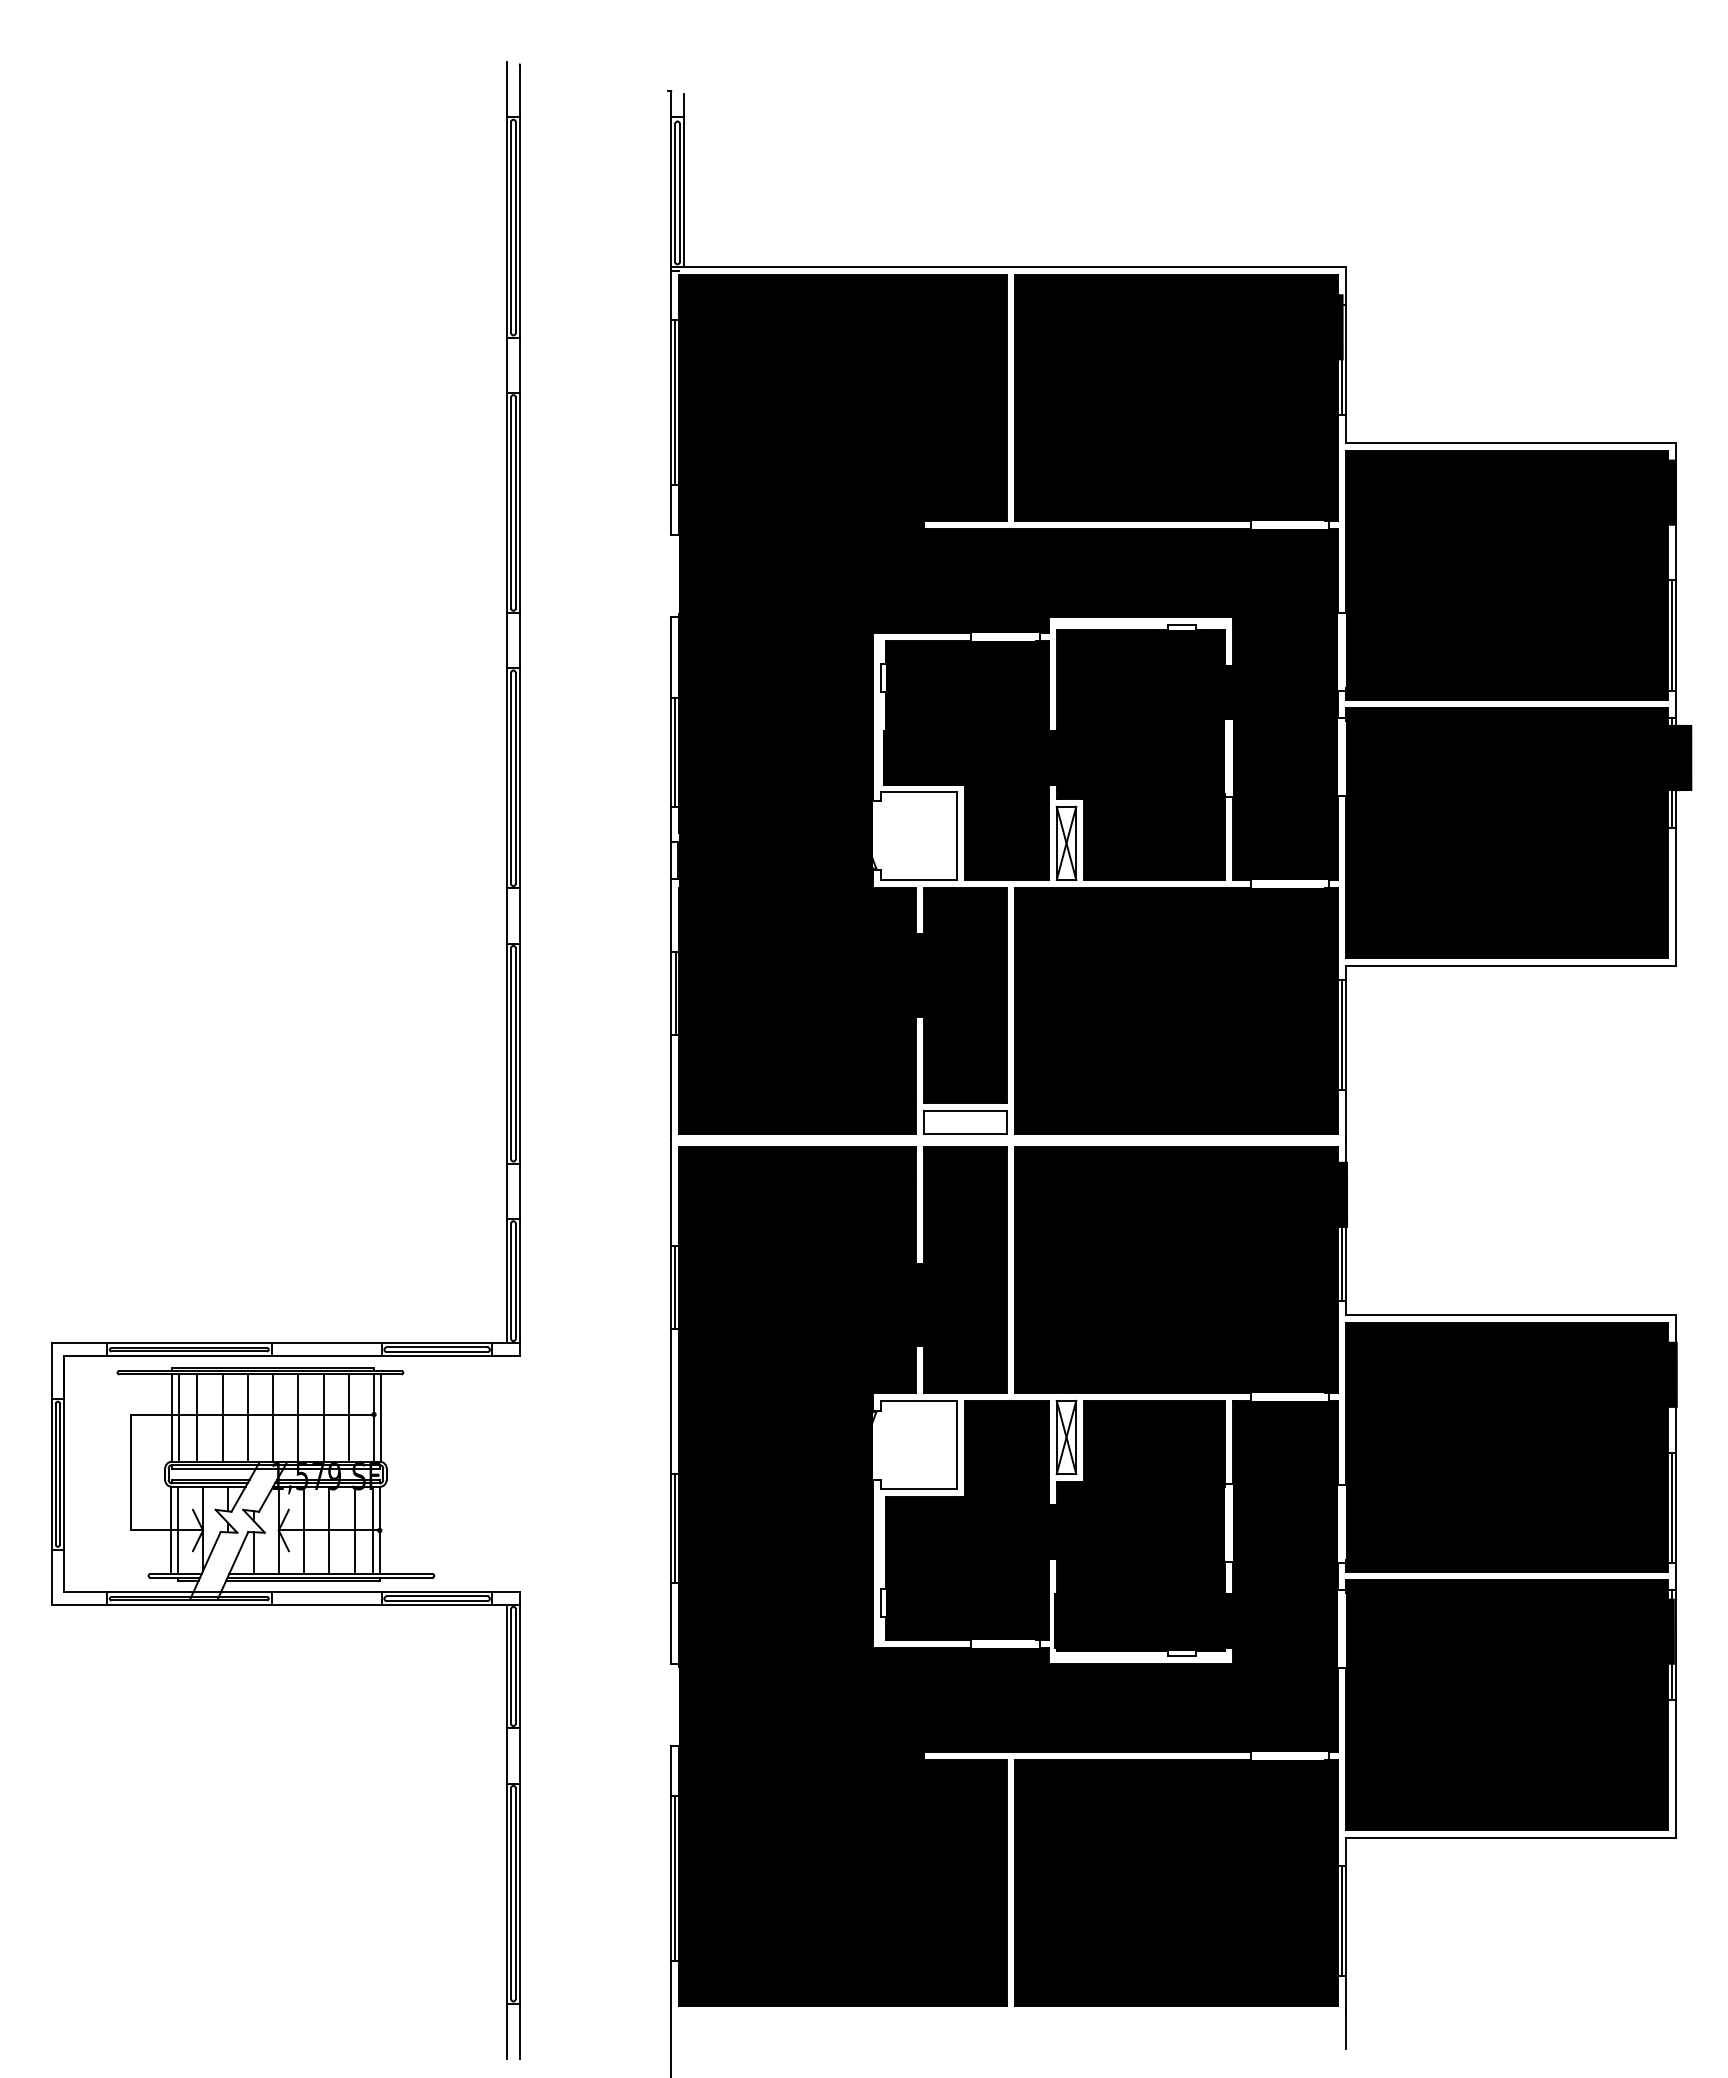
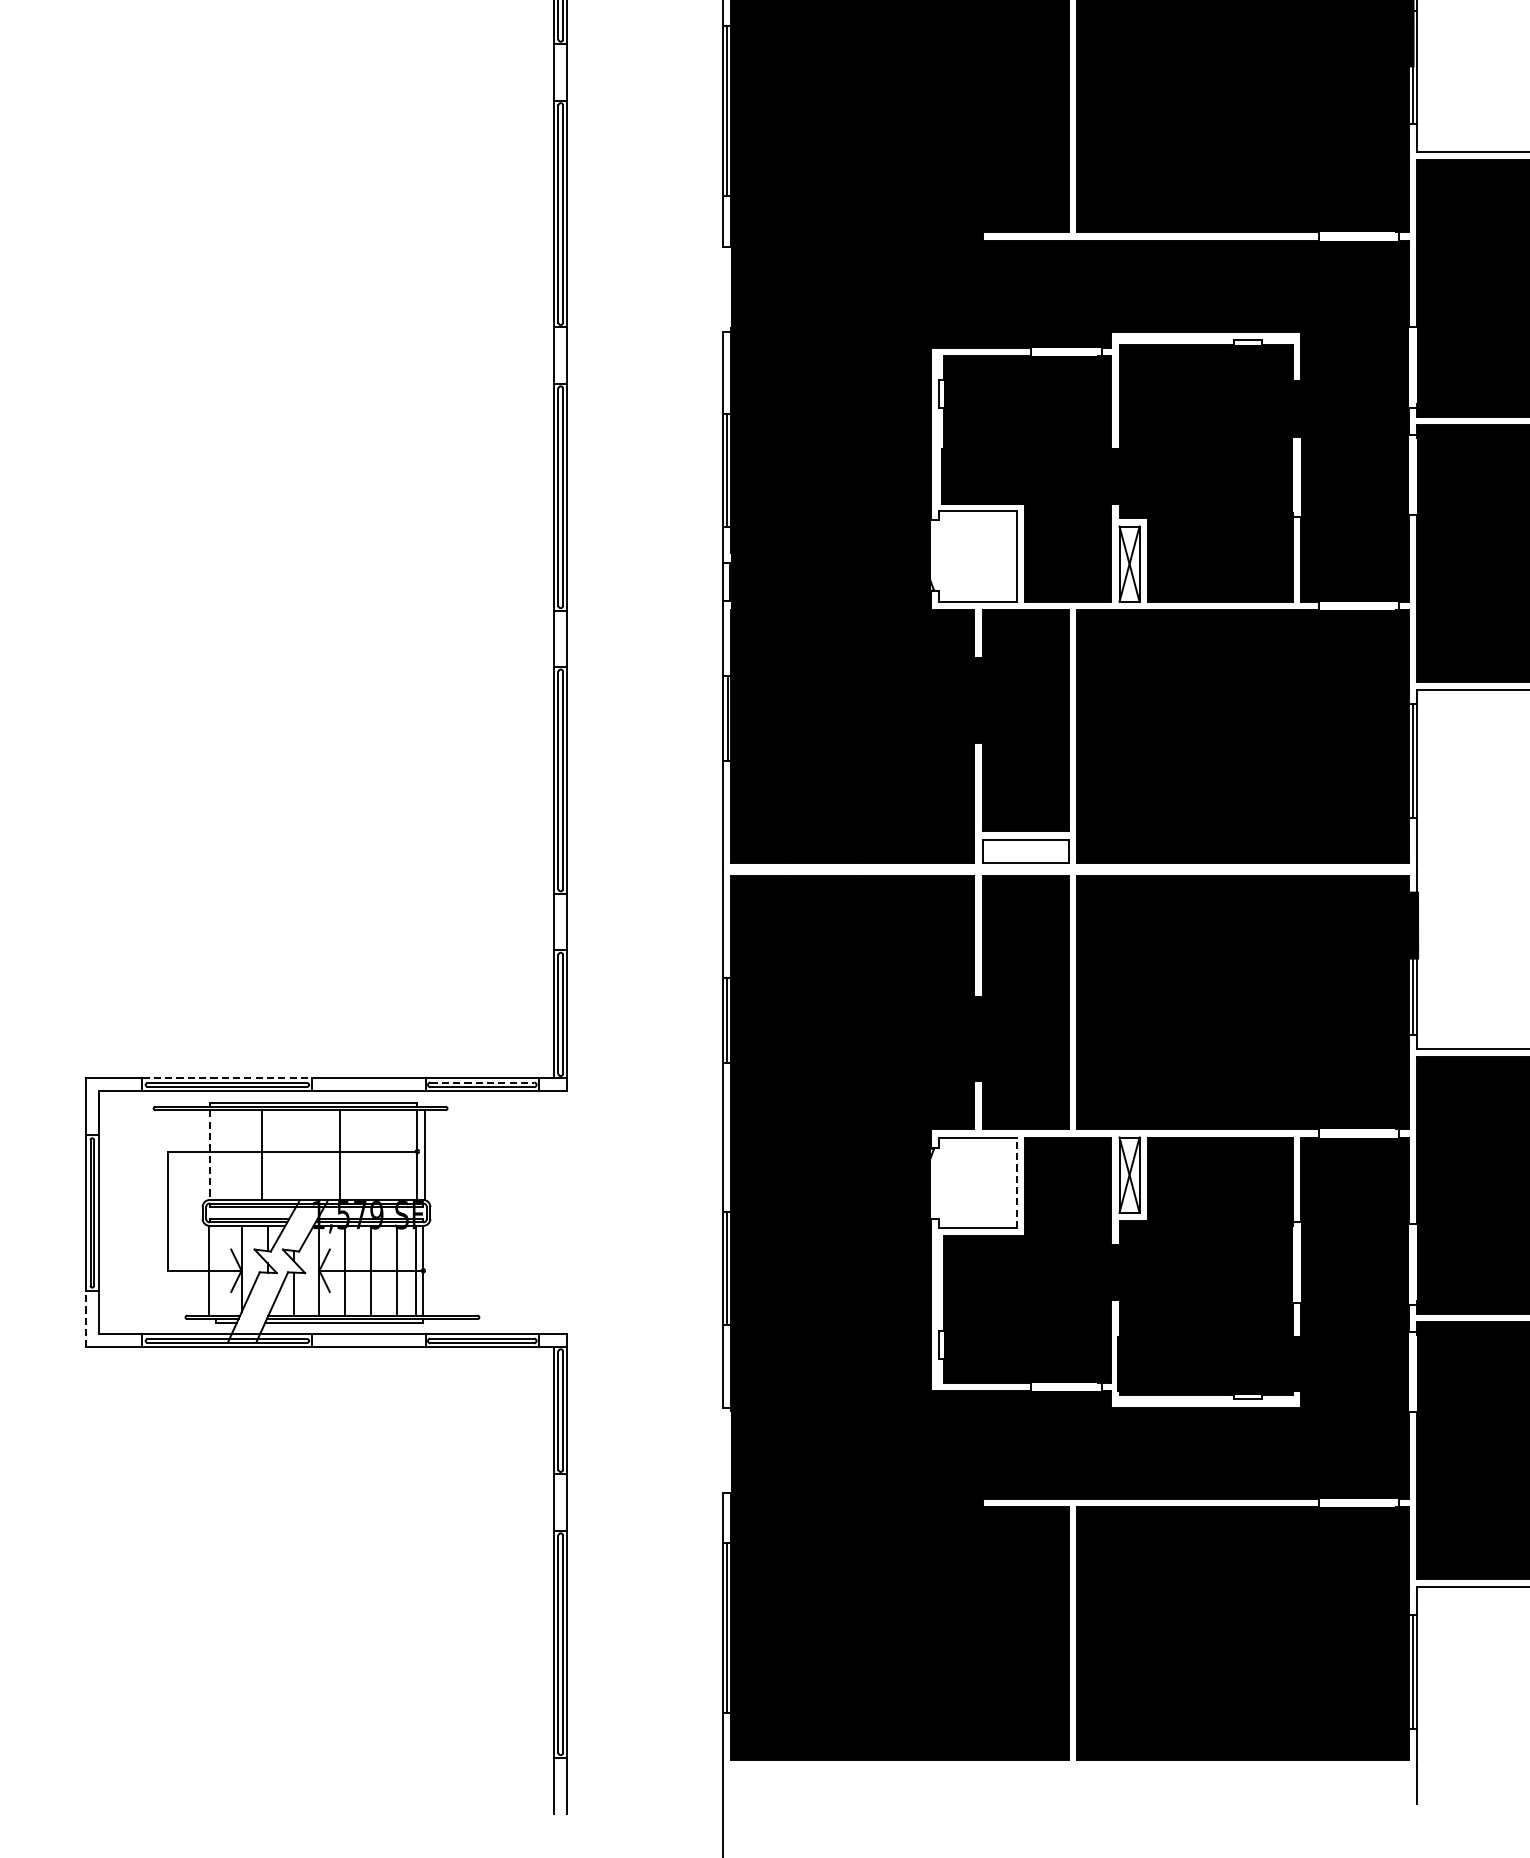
line: (189, 1343) -> (227, 1078), solid -> dashed
line: (437, 1347) -> (482, 1082), solid -> dashed
line: (178, 1417) -> (216, 1154), removed
line: (197, 1417) -> (235, 1154), removed
line: (247, 1417) -> (287, 1154), removed
line: (273, 1417) -> (314, 1154), removed
line: (323, 1417) -> (365, 1154), removed
line: (348, 1417) -> (391, 1154), removed
line: (172, 1418) -> (210, 1155), solid -> dashed
line: (956, 1444) -> (1016, 1182), solid -> dashed
line: (177, 1530) -> (215, 1270), removed
line: (51, 1577) -> (85, 1319), solid -> dashed

